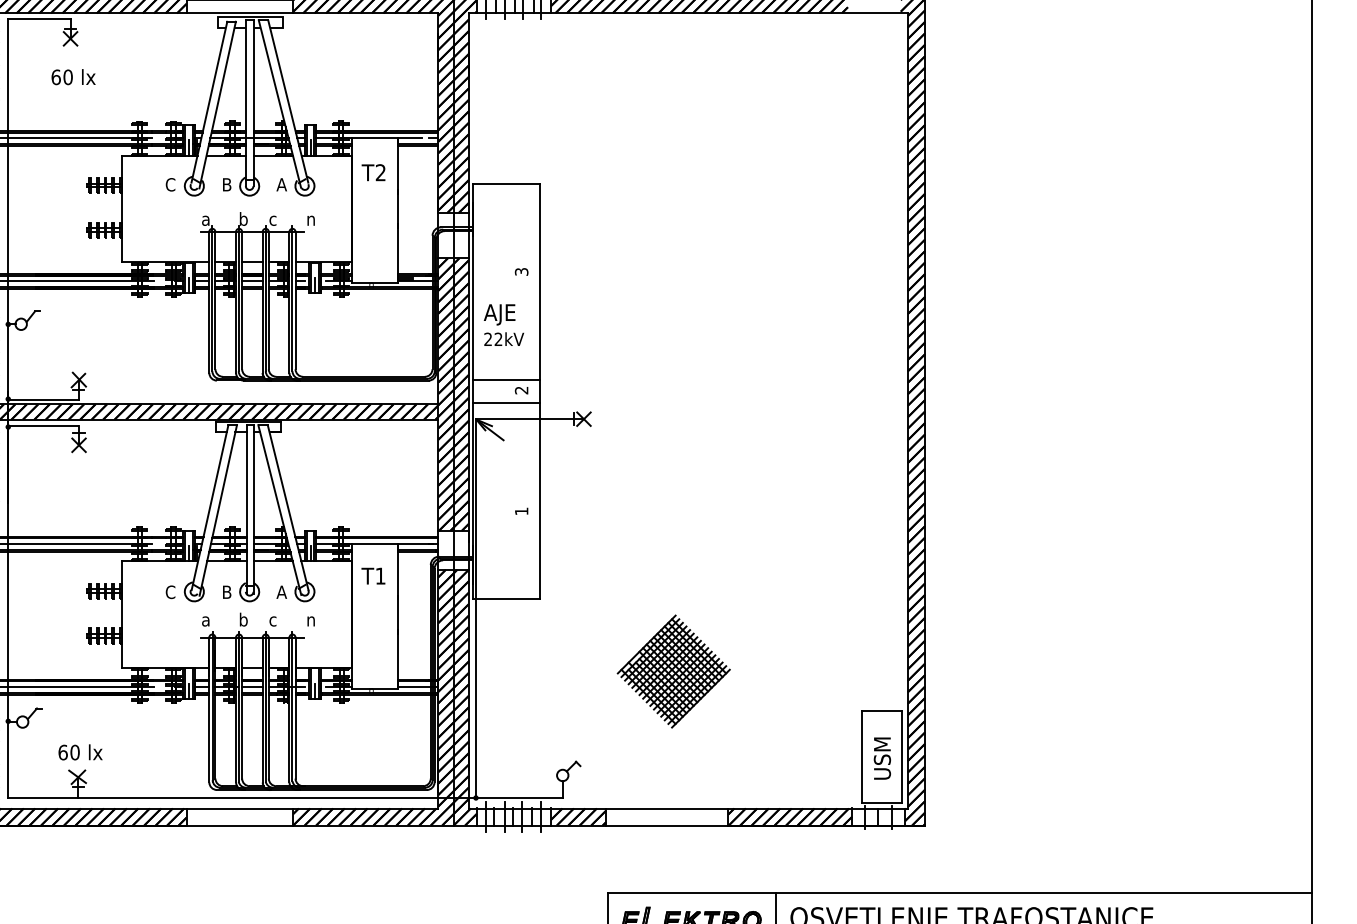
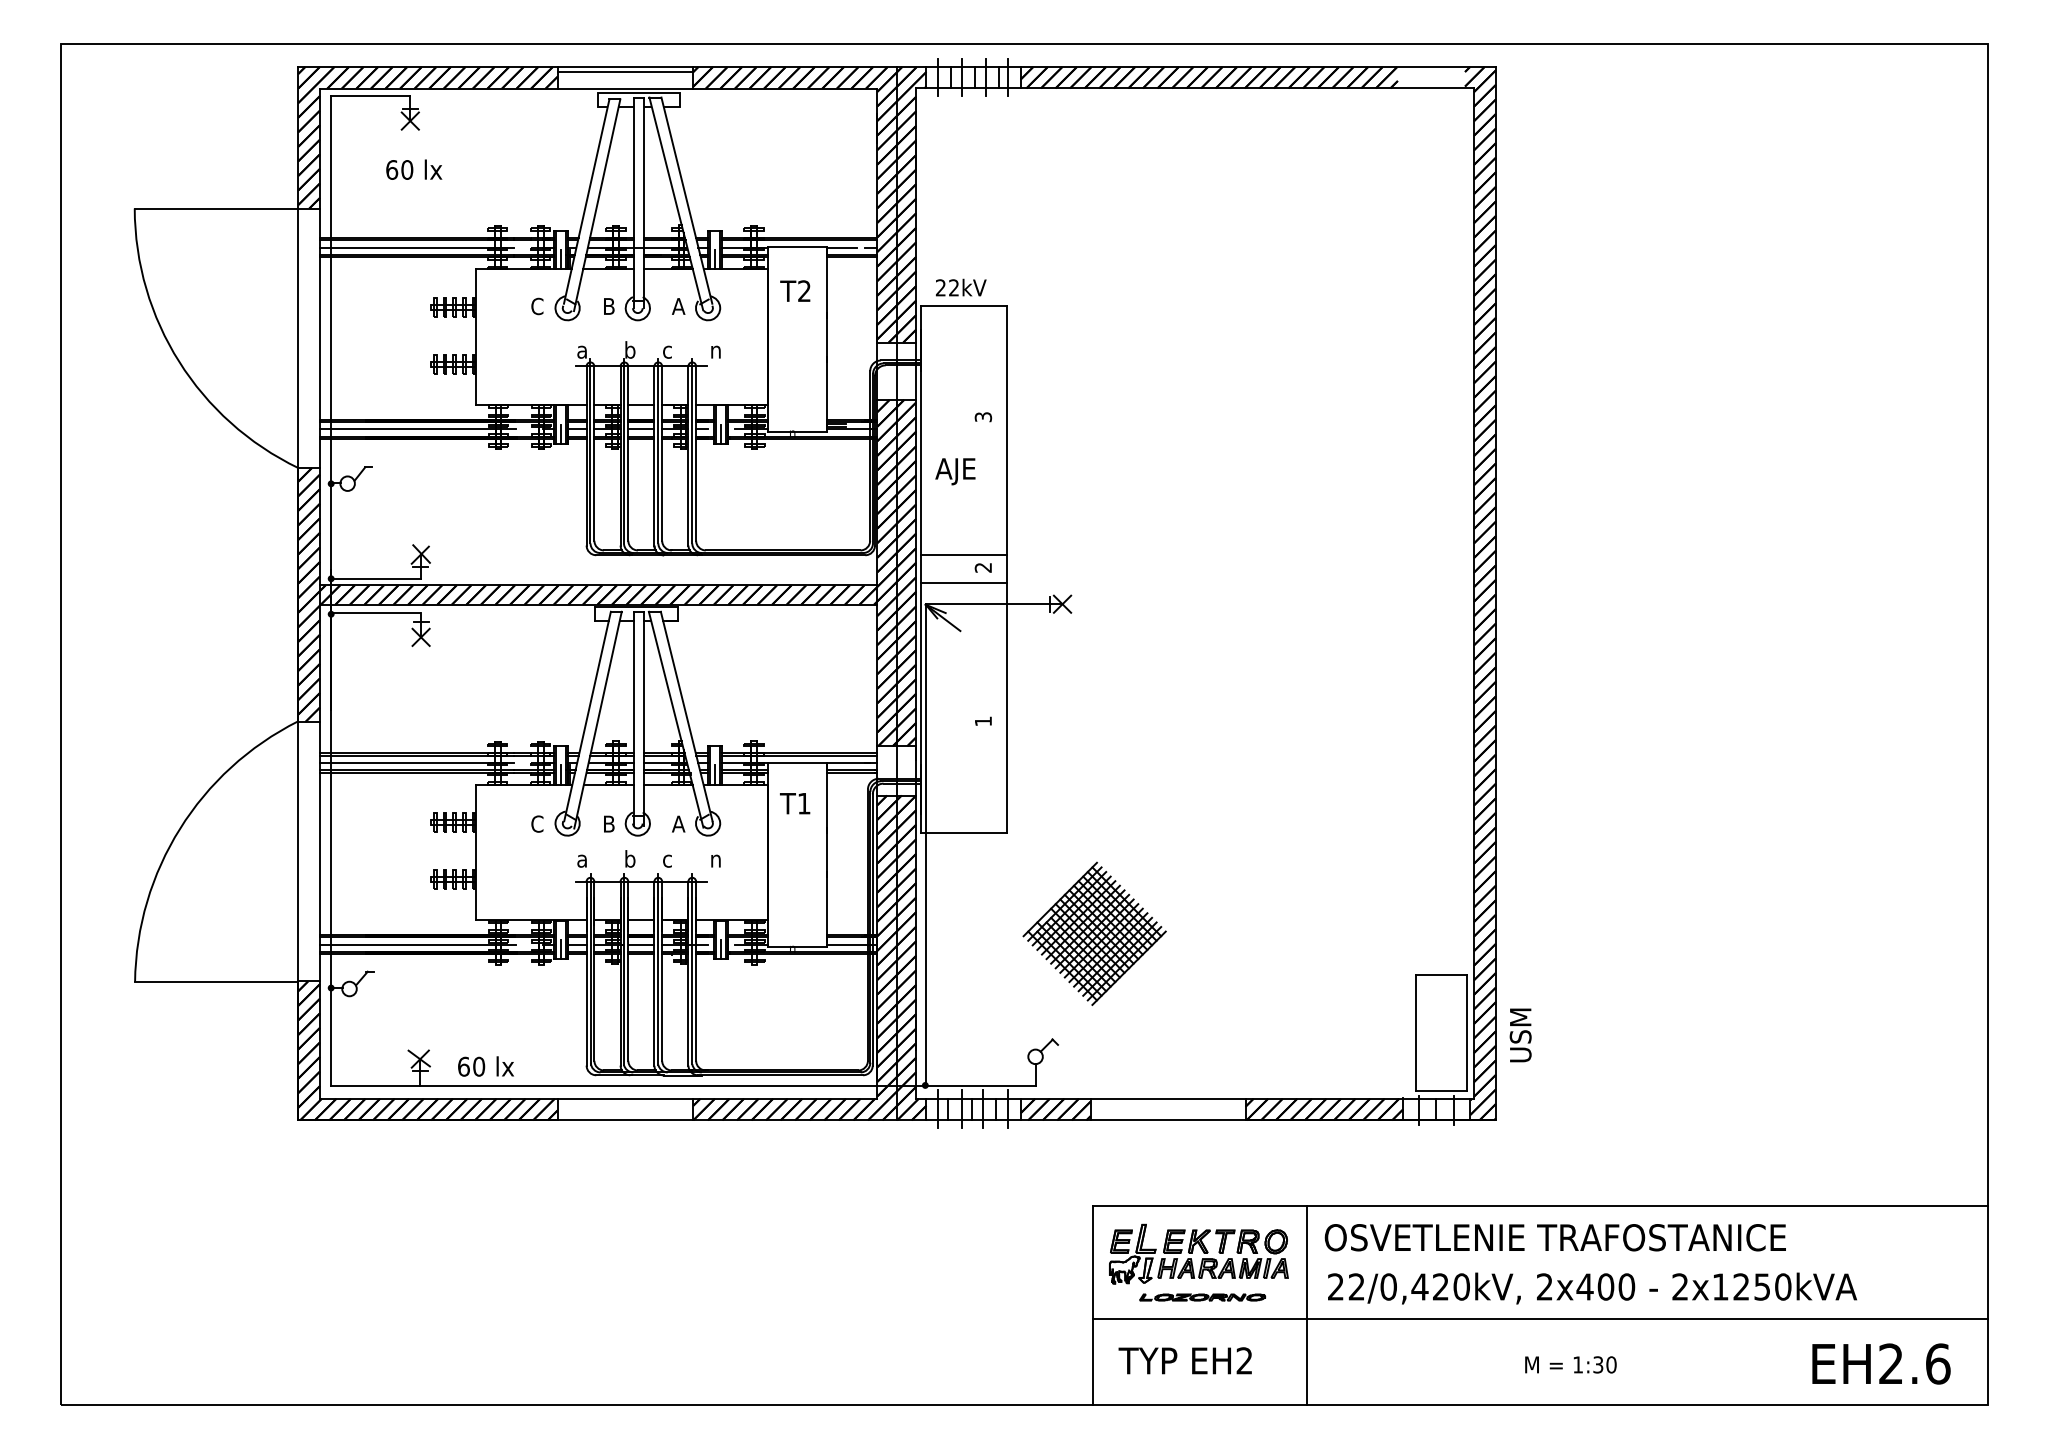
text: (504, 339) -> (961, 287), moved
part: (673, 671) -> (1094, 933), moved
text: (80, 752) -> (485, 1066), moved
text: (882, 758) -> (1520, 1035), moved

